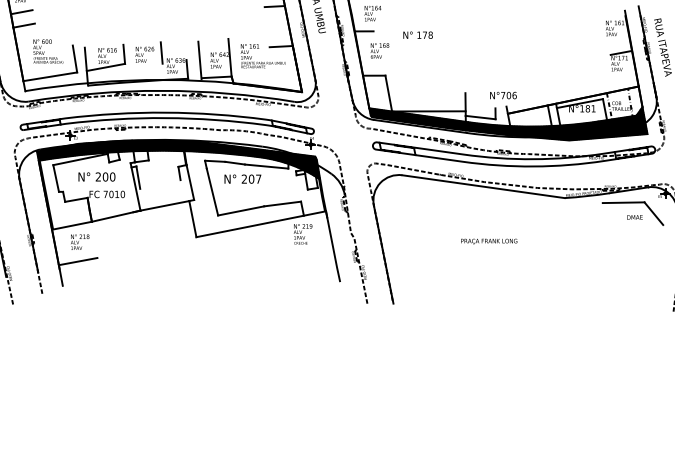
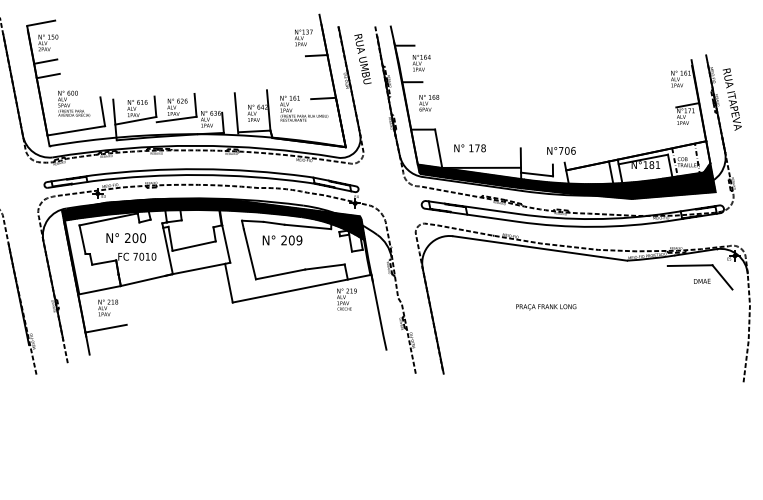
text: (417, 35) -> (469, 148), moved
line: (143, 66) -> (176, 119), added
text: (258, 179) -> (299, 240), 207 -> 209
line: (159, 183) -> (193, 245), added

